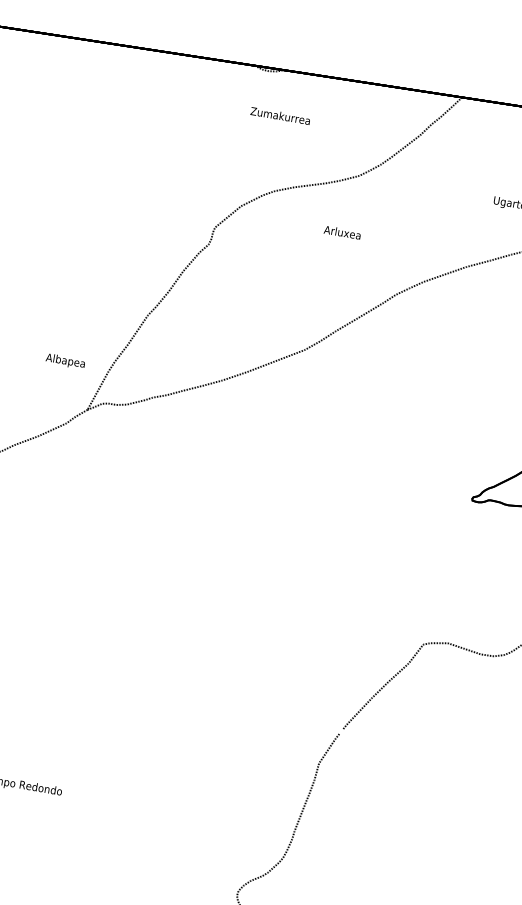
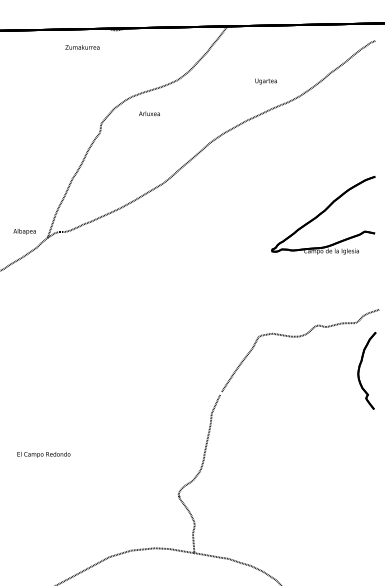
text: (280, 116) -> (82, 47), moved
text: (342, 232) -> (149, 113), moved
text: (65, 360) -> (24, 231), moved

